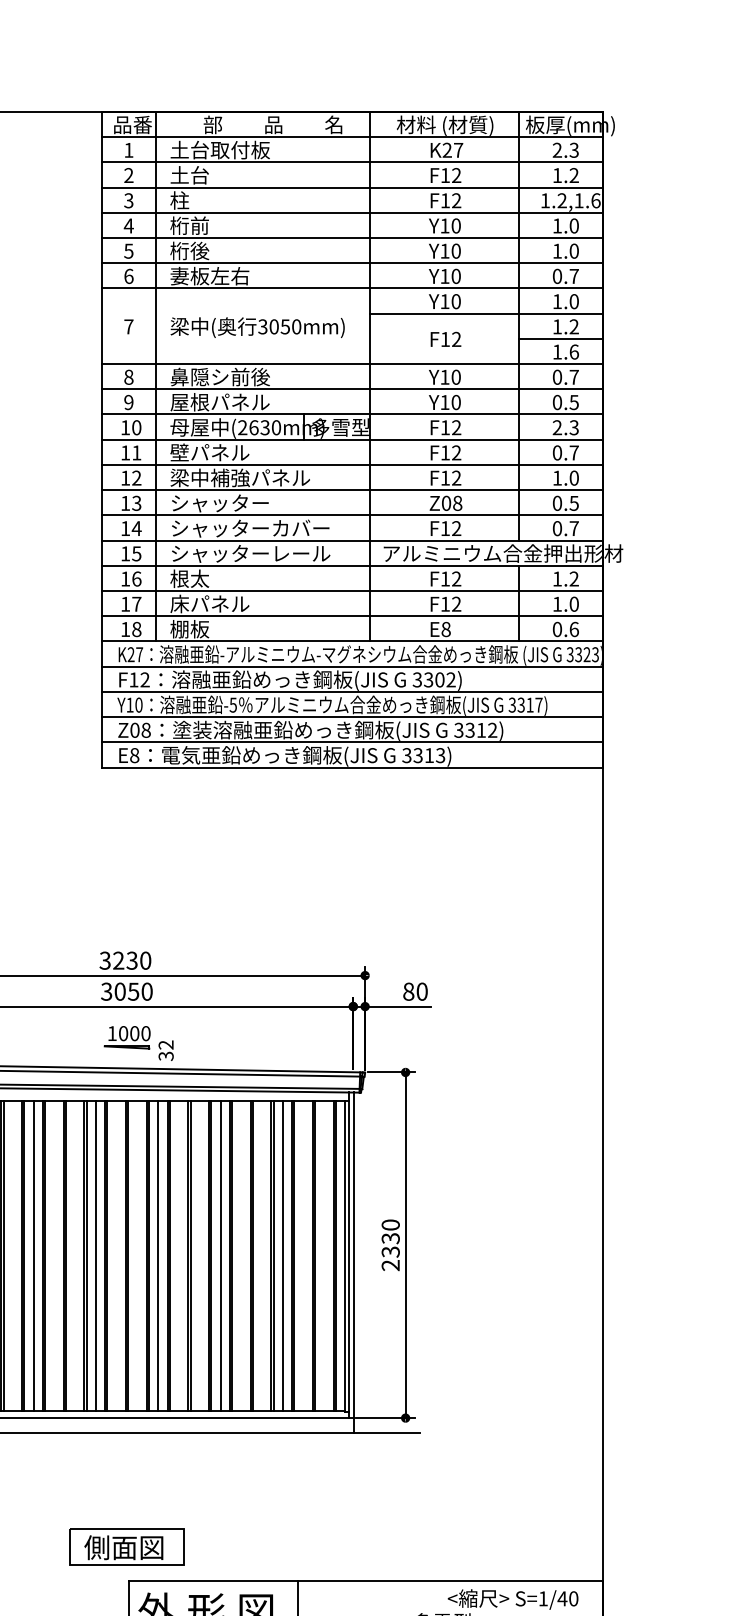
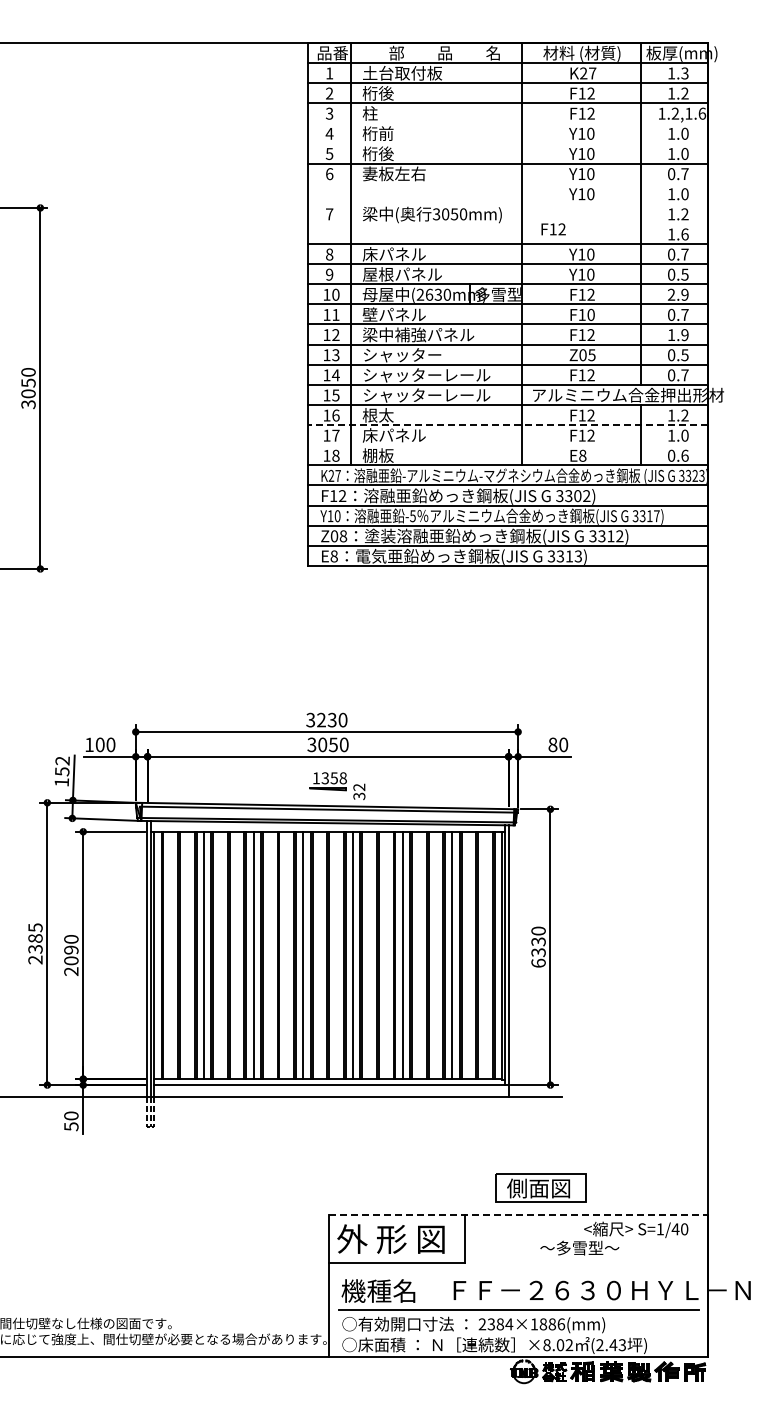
text: (557, 150) -> (671, 73), 2.3 -> 1.3
text: (188, 175) -> (377, 93), 土台 -> 桁後
line: (353, 213) -> (508, 123), removed
line: (353, 238) -> (508, 143), removed
line: (353, 288) -> (508, 183), removed
line: (487, 313) -> (615, 203), removed
line: (561, 338) -> (674, 223), removed
text: (445, 339) -> (553, 229), moved
text: (220, 377) -> (402, 254), 鼻隠シ前後 -> 床パネル
text: (573, 427) -> (684, 294), 2.3 -> 2.9
text: (455, 452) -> (590, 314), F12 -> F10
text: (573, 478) -> (684, 335), 1.0 -> 1.9
text: (457, 503) -> (591, 355), Z08 -> Z05
text: (301, 527) -> (467, 374), シャッターカバー -> シャッターレール
line: (351, 591) -> (507, 425), solid -> dashed
line: (353, 616) -> (508, 445), removed
text: (133, 1033) -> (333, 778), 1000 -> 1358
text: (390, 1264) -> (538, 962), 2330 -> 6330
part: (126, 1546) -> (540, 1187), moved
line: (366, 1581) -> (519, 1215), solid -> dashed

